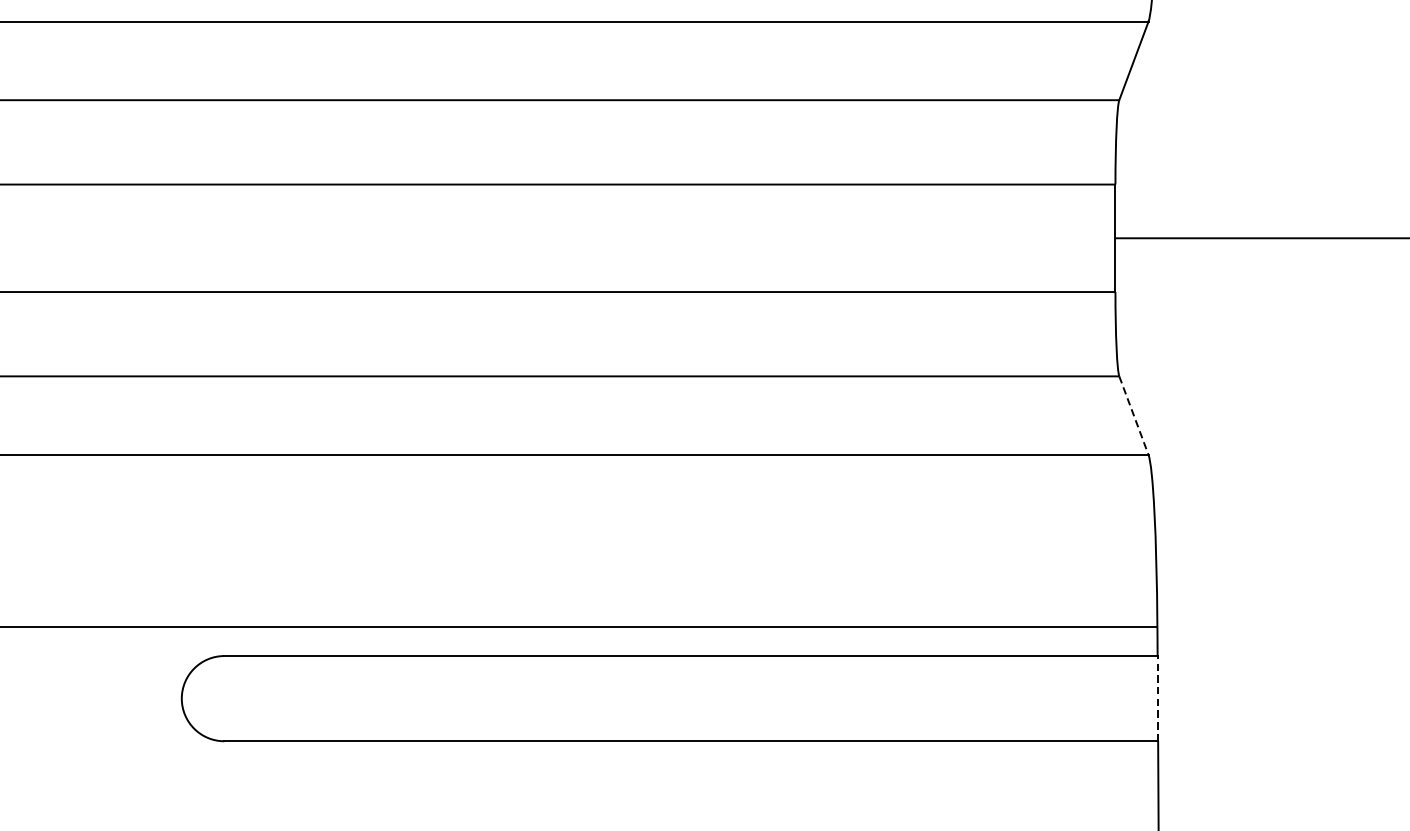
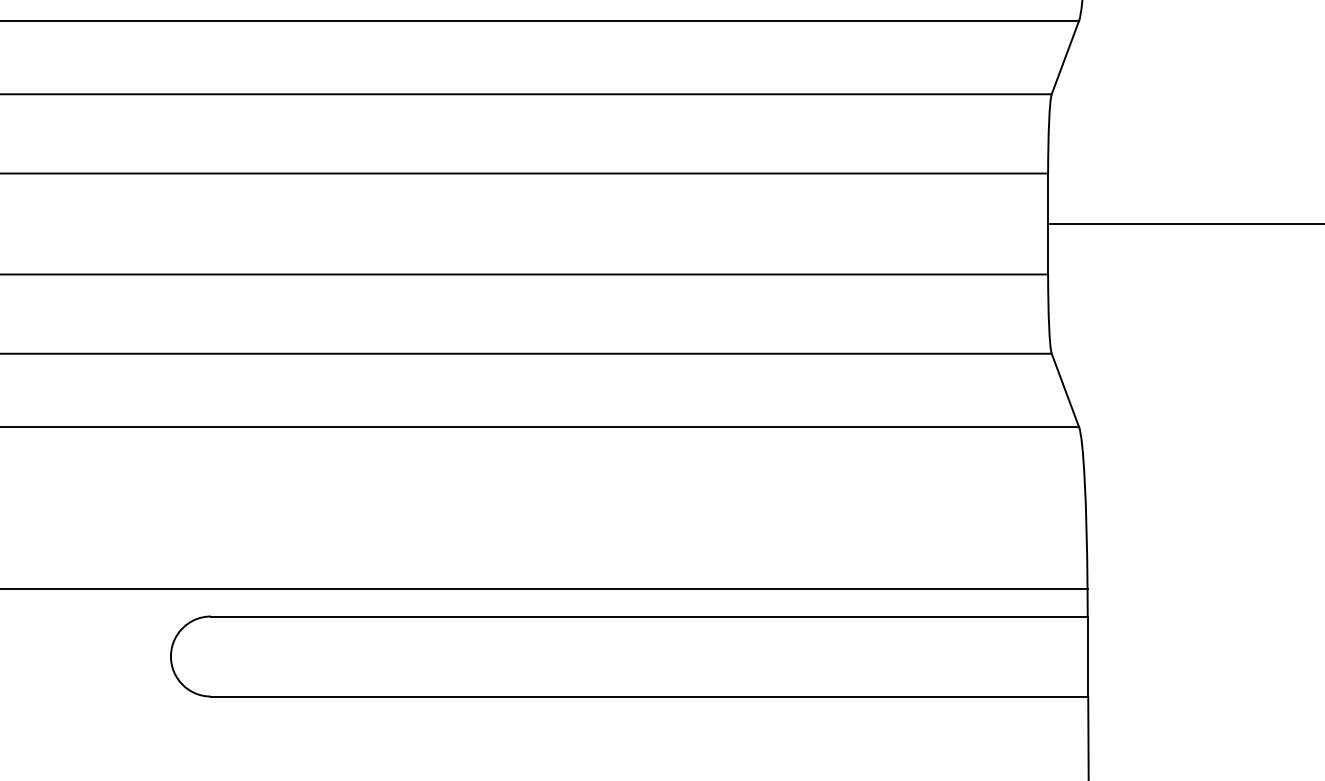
line: (1133, 416) -> (1065, 391), dashed -> solid
line: (1157, 698) -> (1087, 656), dashed -> solid

